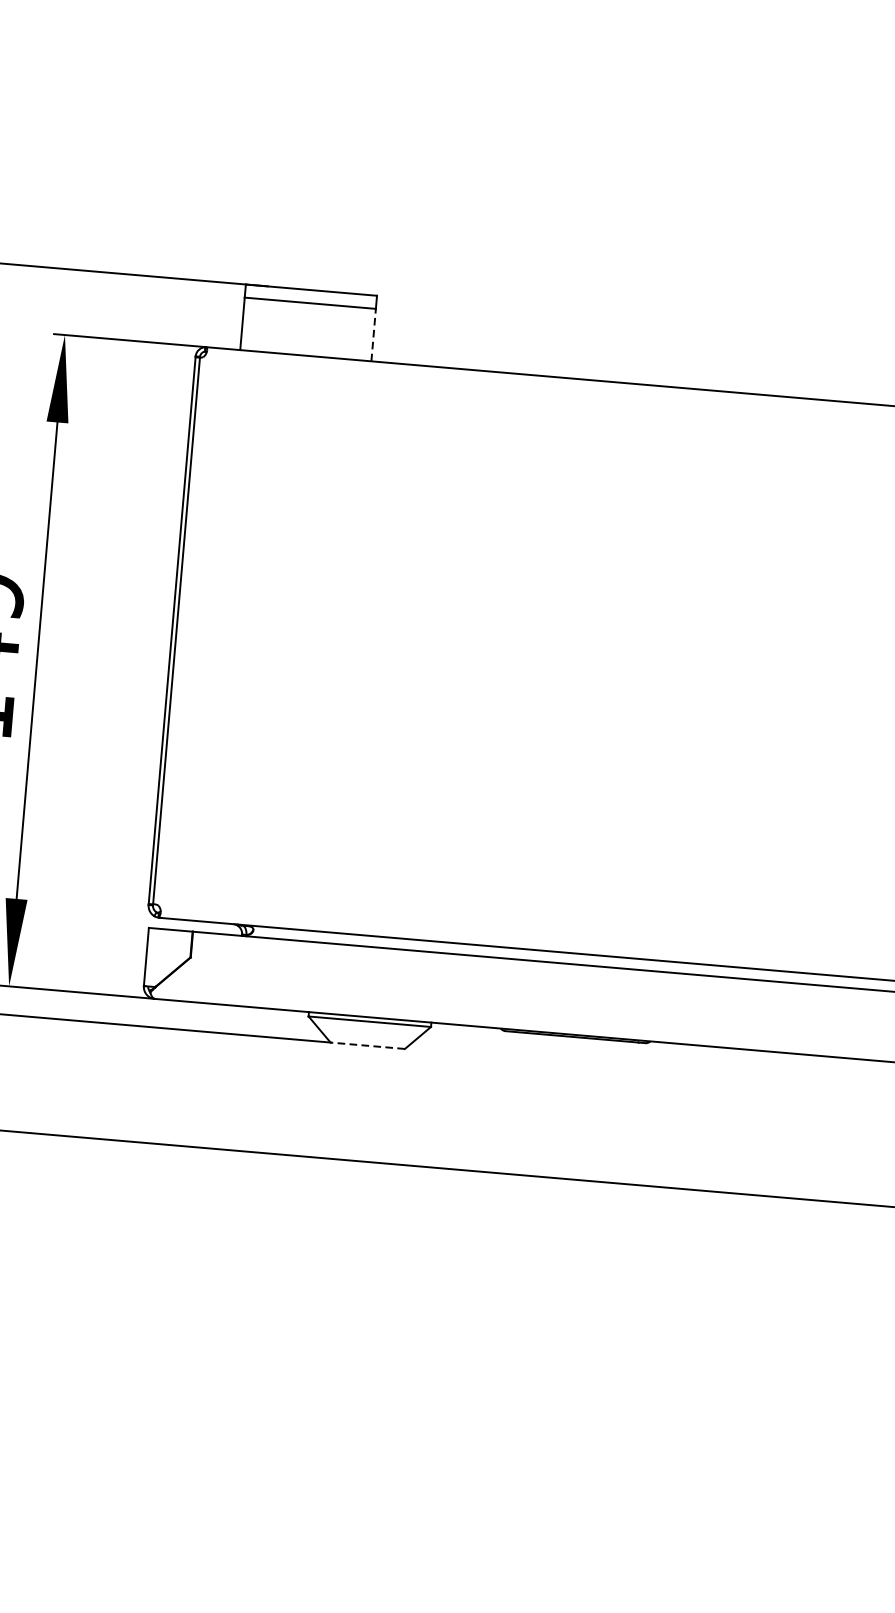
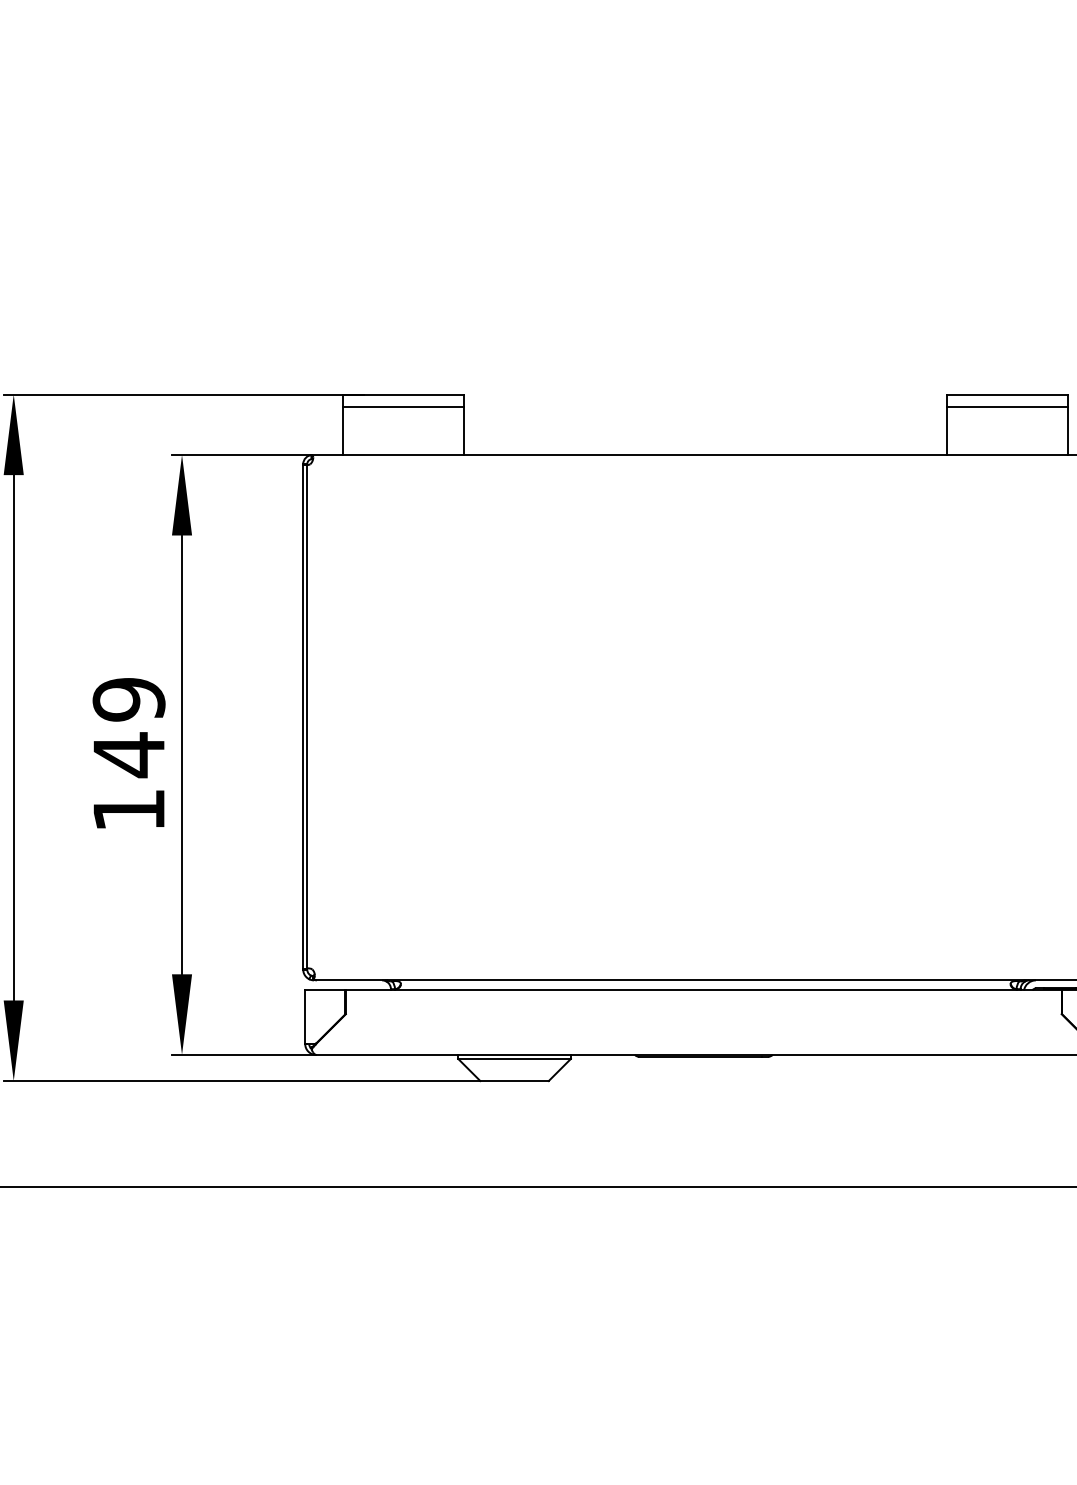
line: (373, 334) -> (464, 430), dashed -> solid
line: (367, 1046) -> (514, 1081), dashed -> solid

